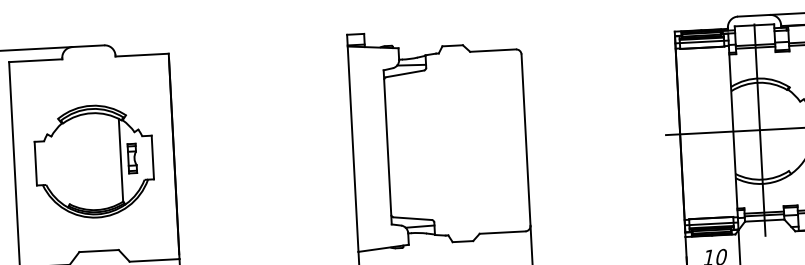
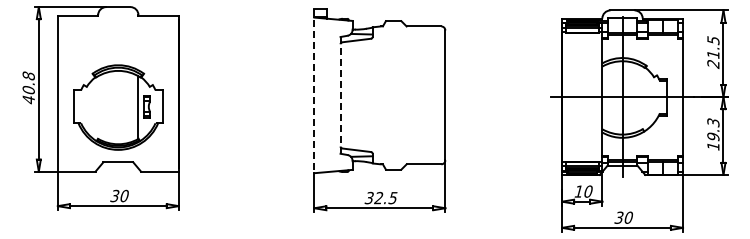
line: (353, 144) -> (314, 91), solid -> dashed
line: (387, 146) -> (340, 94), solid -> dashed
part: (94, 161) -> (118, 107), moved

